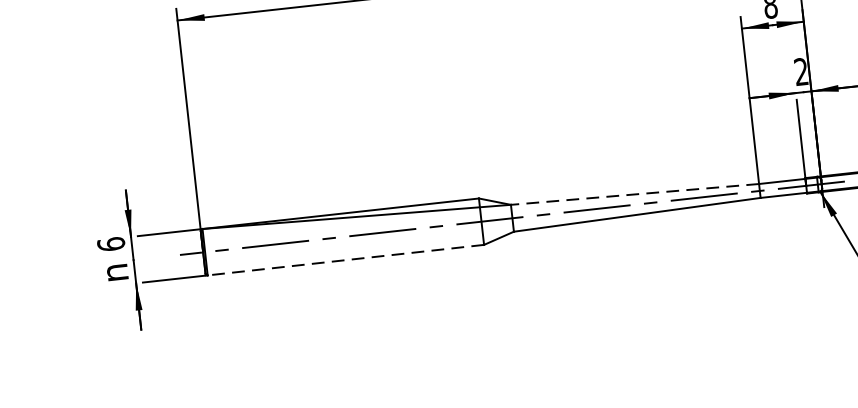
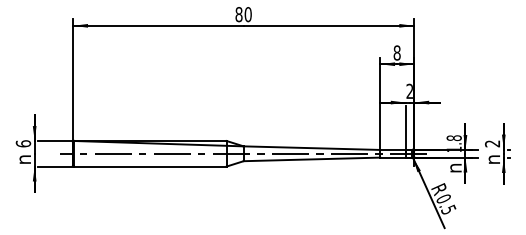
line: (634, 195) -> (311, 148), dashed -> solid
line: (344, 260) -> (149, 166), dashed -> solid

